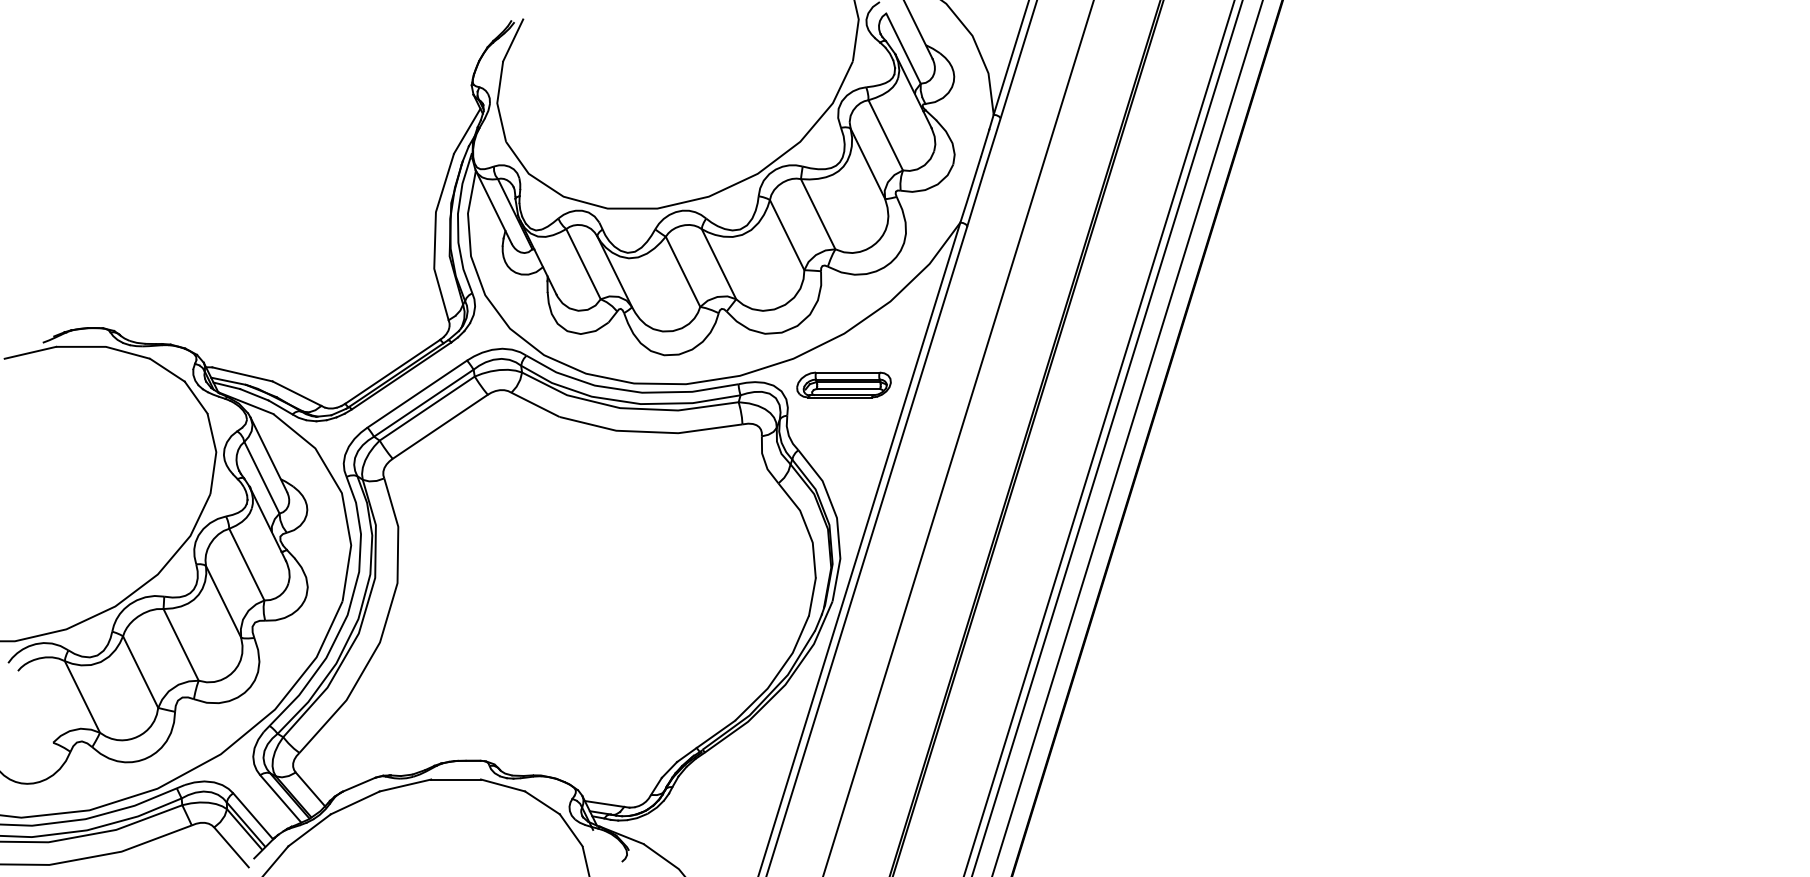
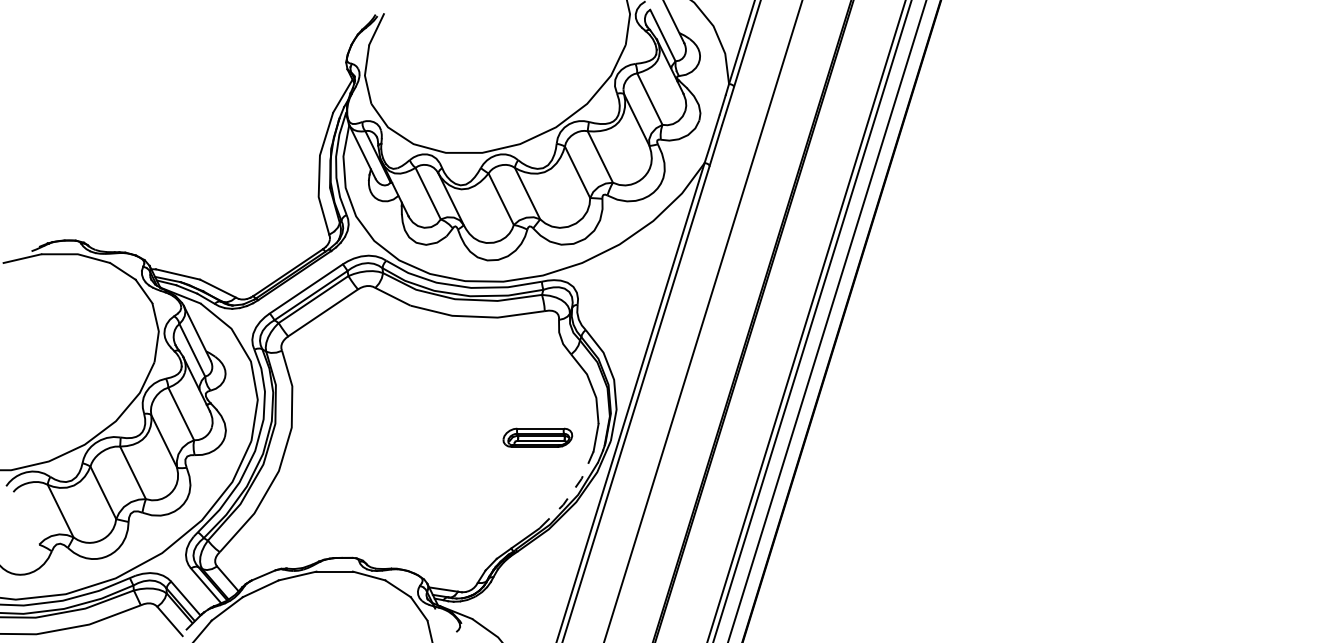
part: (843, 384) -> (537, 437), moved
line: (778, 673) -> (571, 493), solid -> dashed

